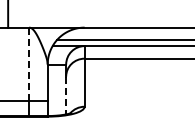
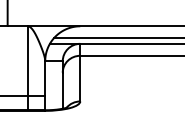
line: (29, 64) -> (27, 61), dashed -> solid
line: (66, 95) -> (63, 90), dashed -> solid

